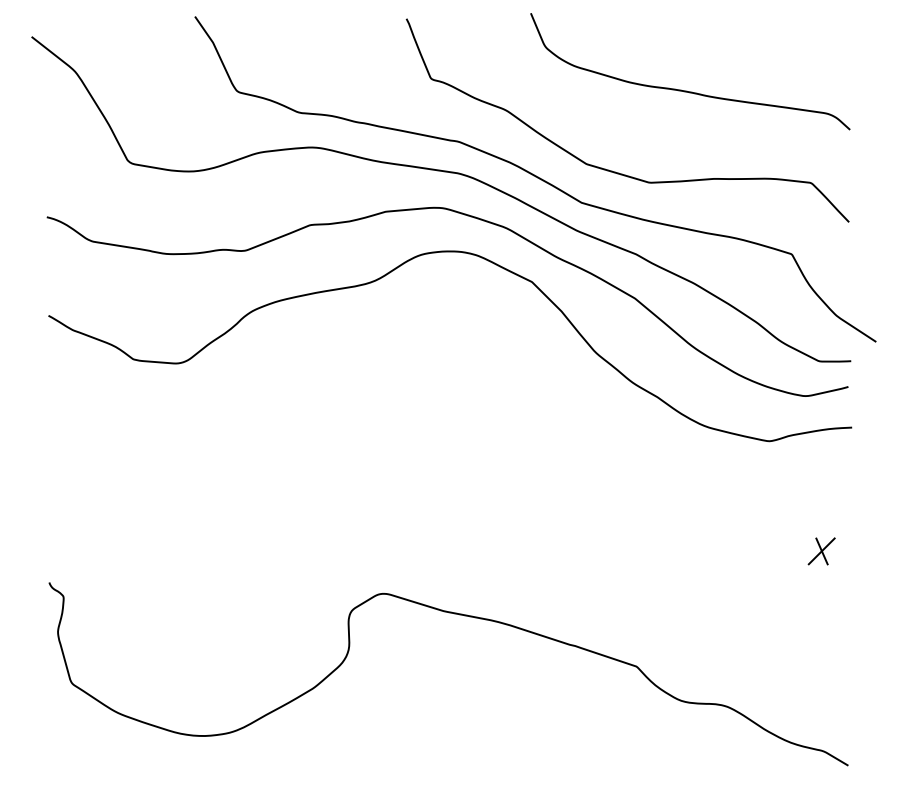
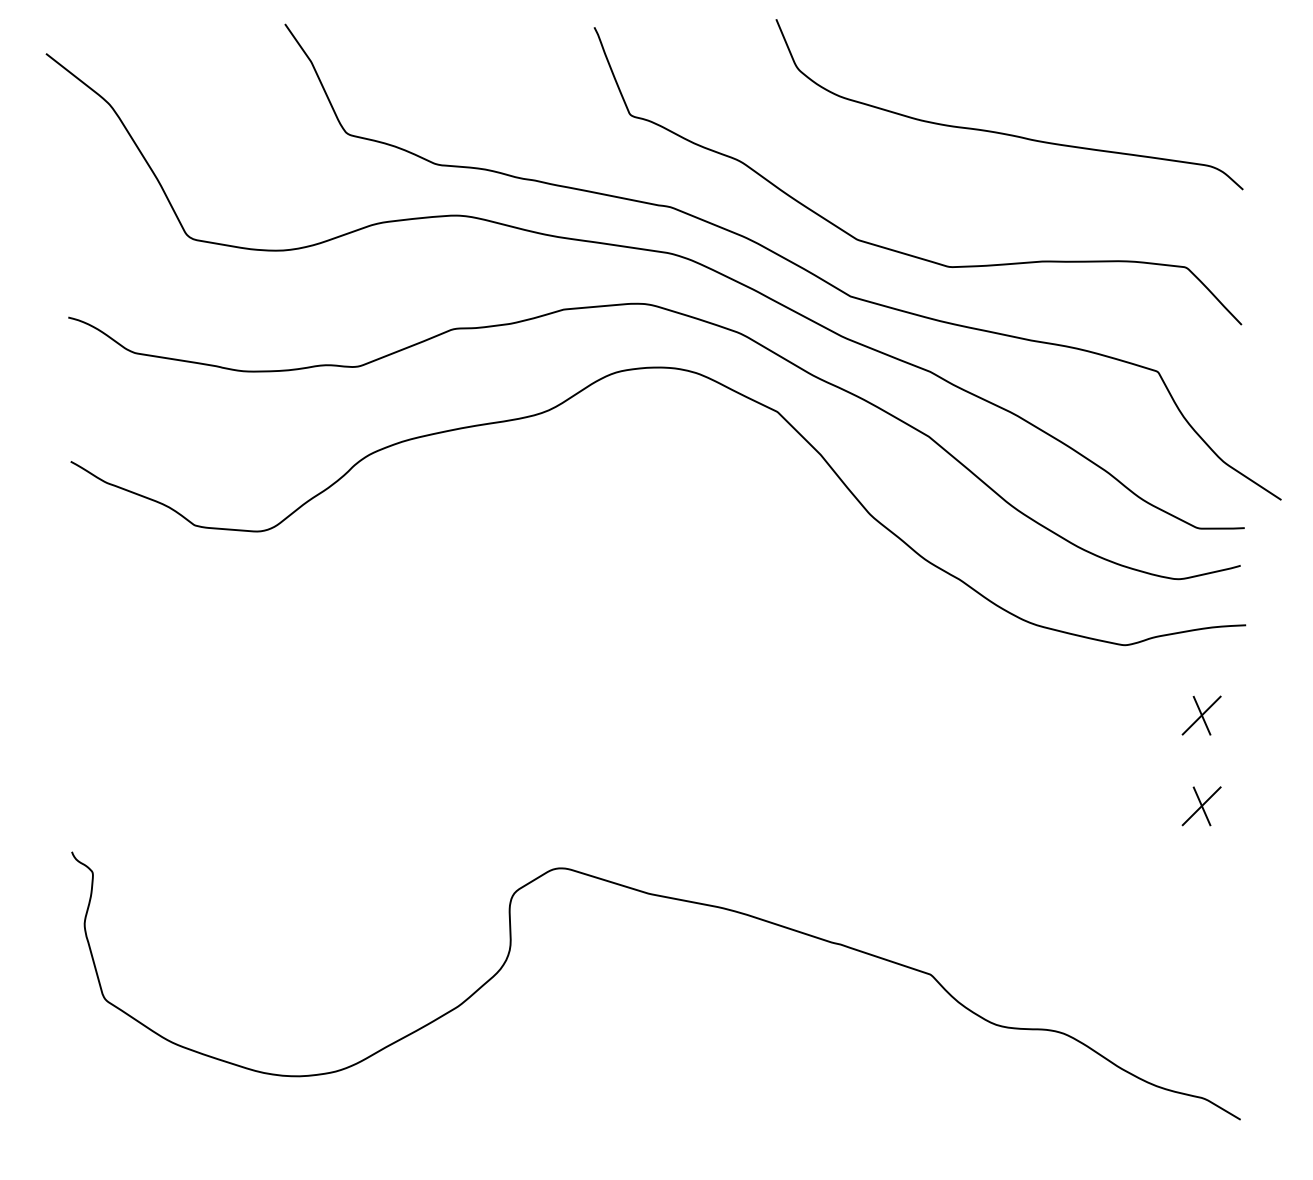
part: (821, 489) -> (1201, 715), added

